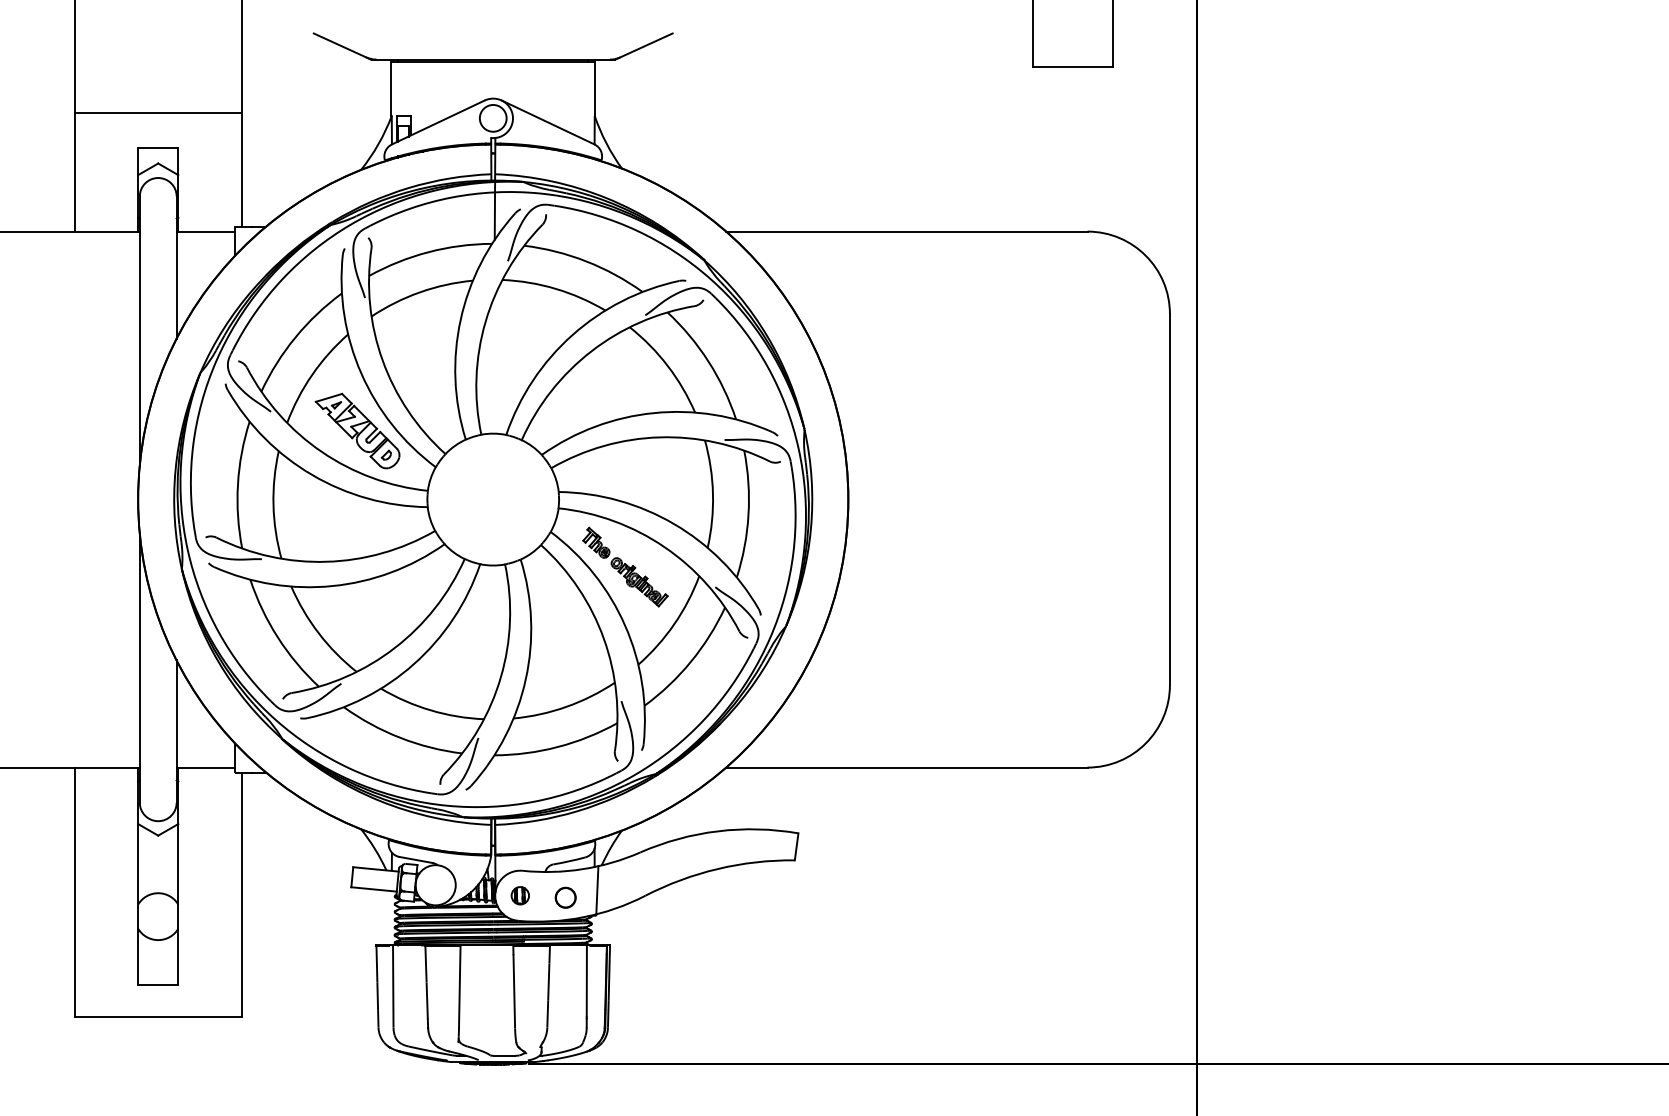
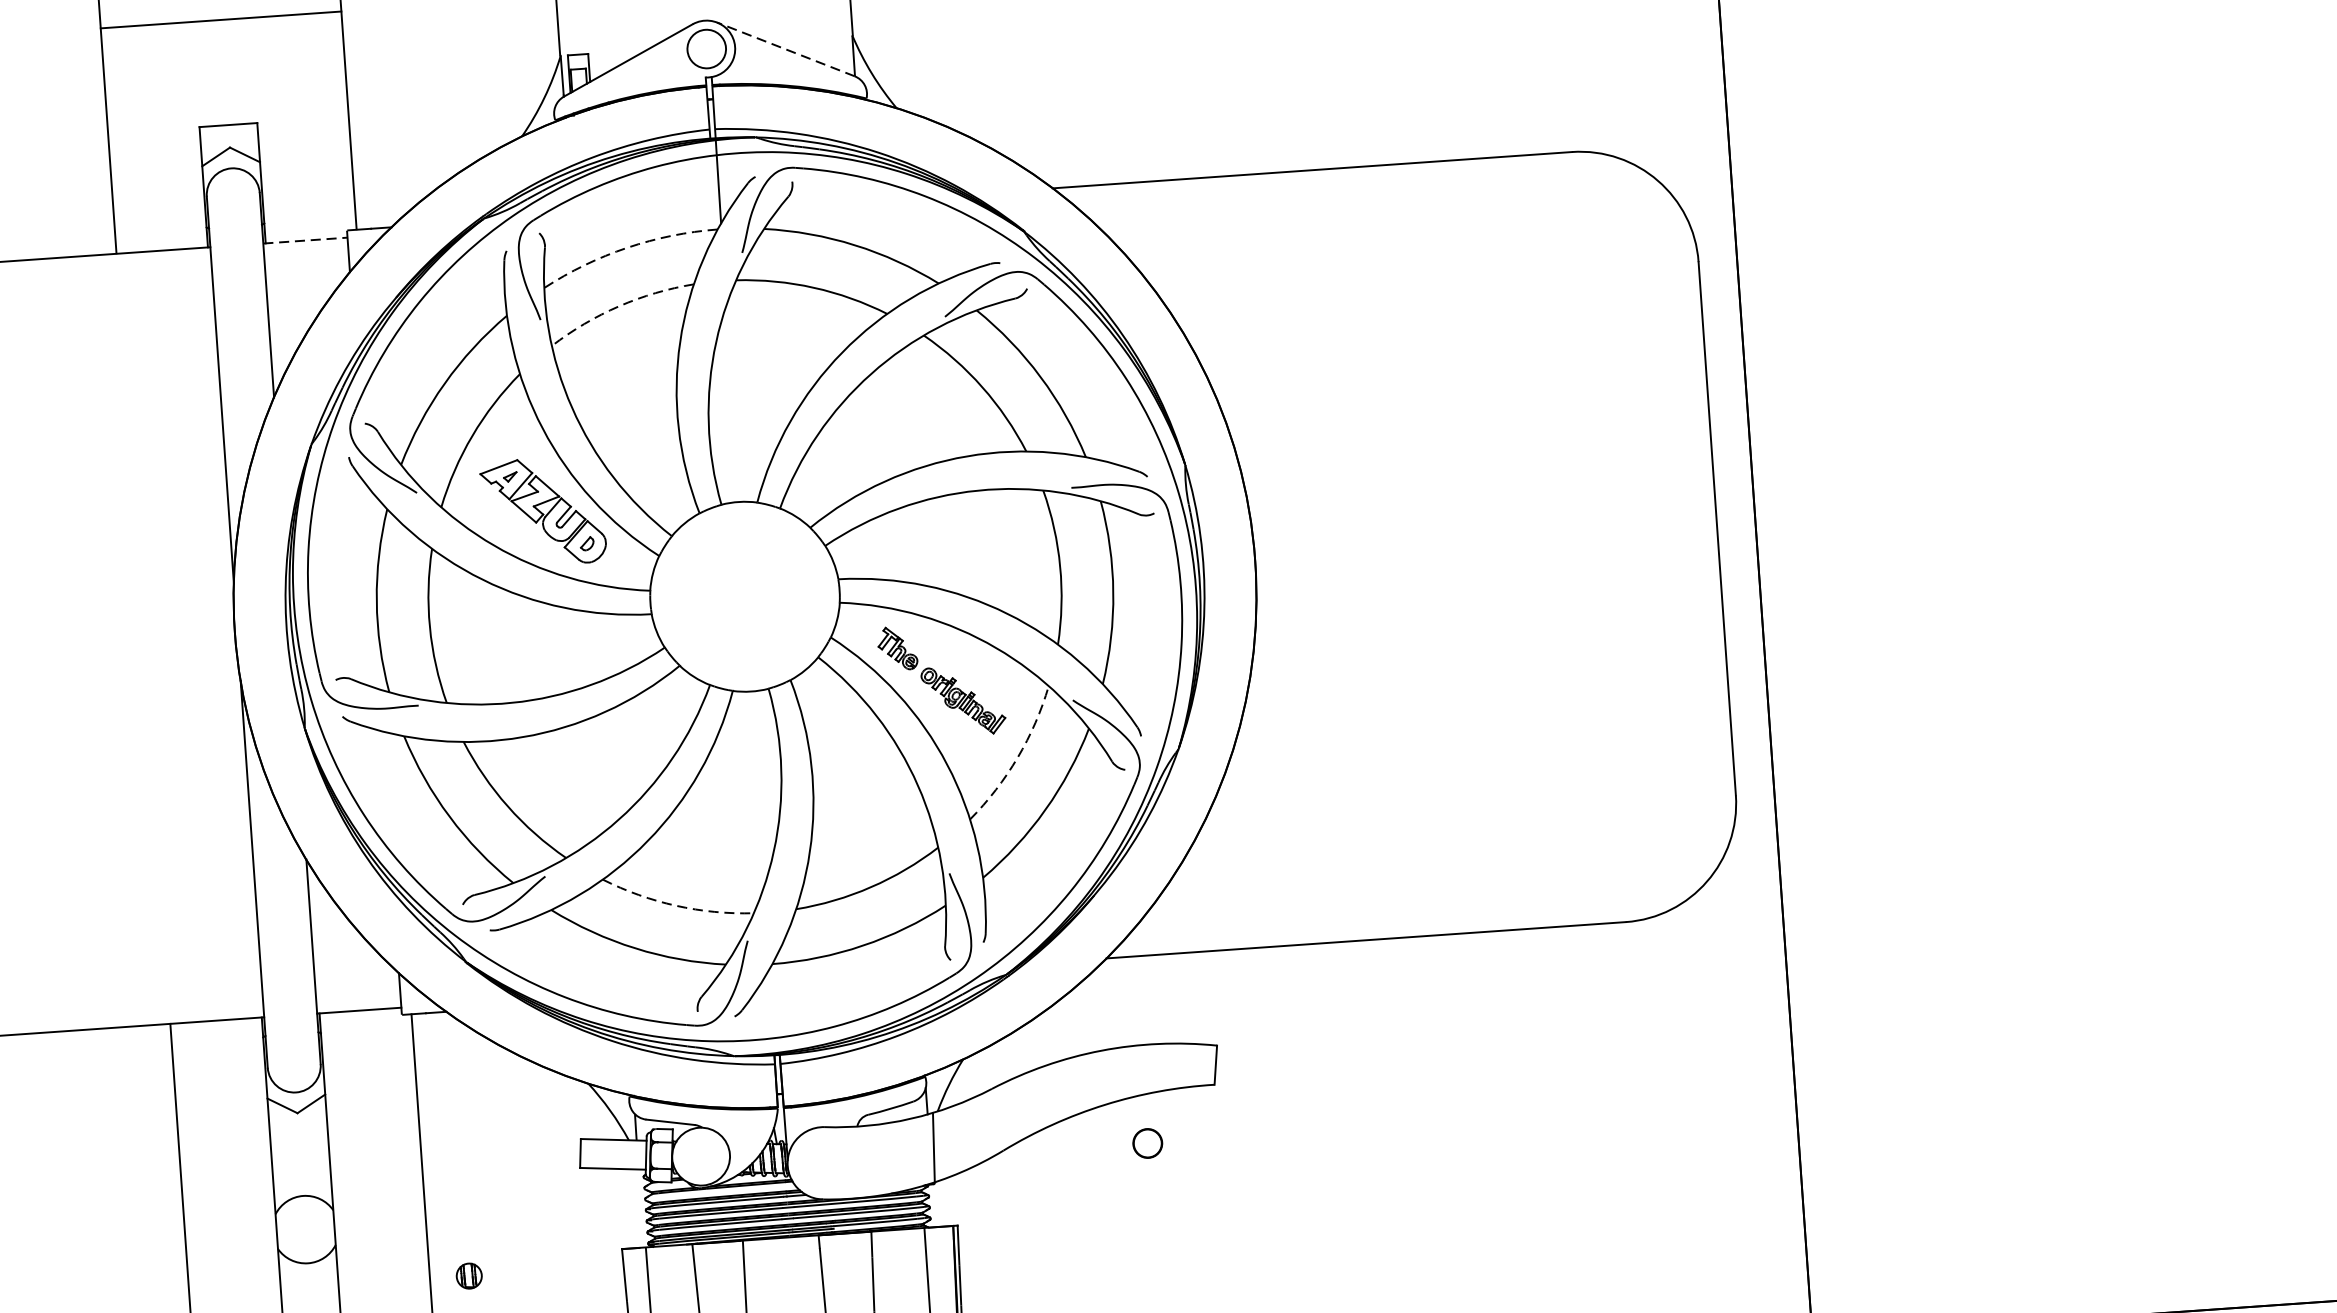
line: (158, 112) -> (221, 19), moved
line: (547, 122) -> (785, 49), solid -> dashed
line: (206, 231) -> (306, 240), solid -> dashed
arc: (428, 252) -> (627, 248), solid -> dashed
arc: (420, 292) -> (619, 306), solid -> dashed
arc: (674, 624) -> (1018, 758), solid -> dashed
arc: (430, 710) -> (676, 906), solid -> dashed
part: (519, 895) -> (468, 1275), moved
circle: (565, 897) -> (1147, 1143), moved

